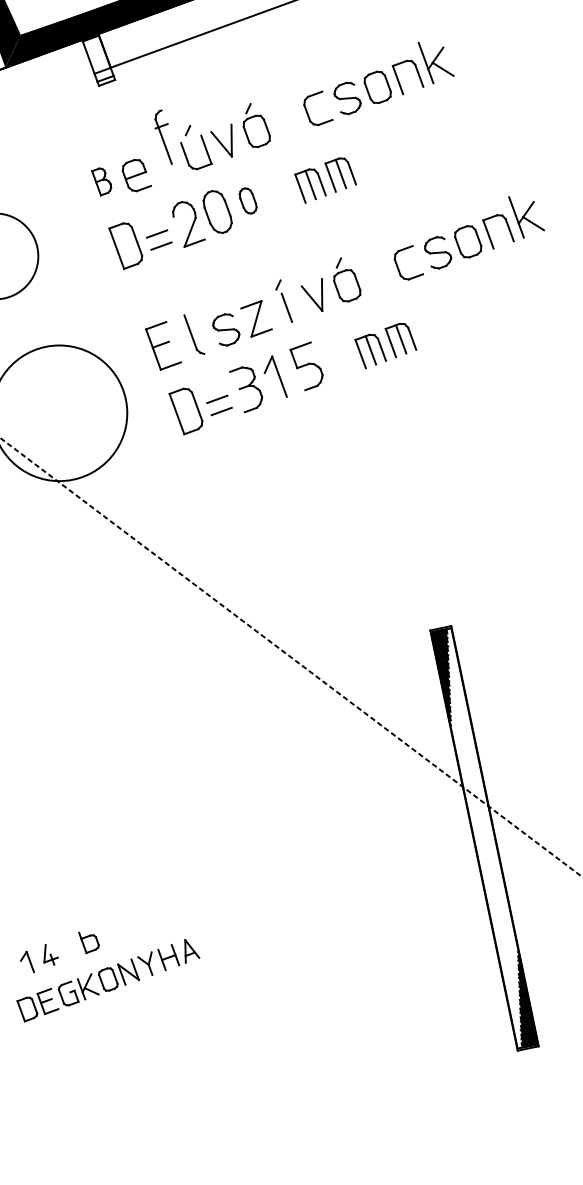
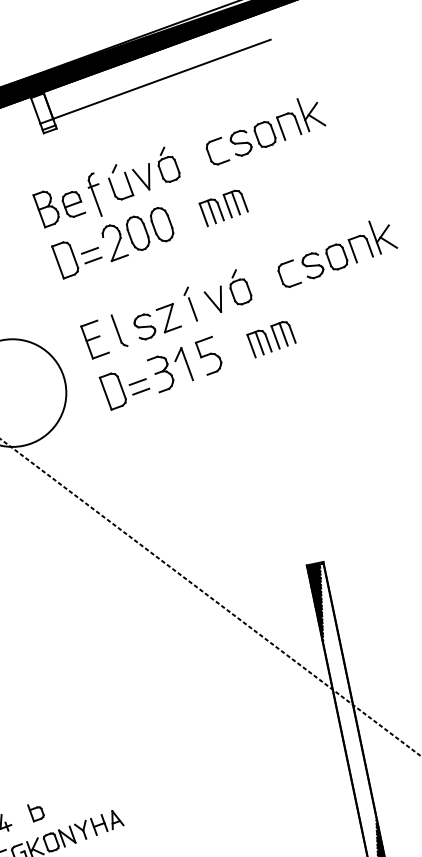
part: (163, 136) -> (95, 194), moved
part: (101, 181) -> (45, 209), size x1.67
part: (248, 200) -> (162, 224), size x1.67

